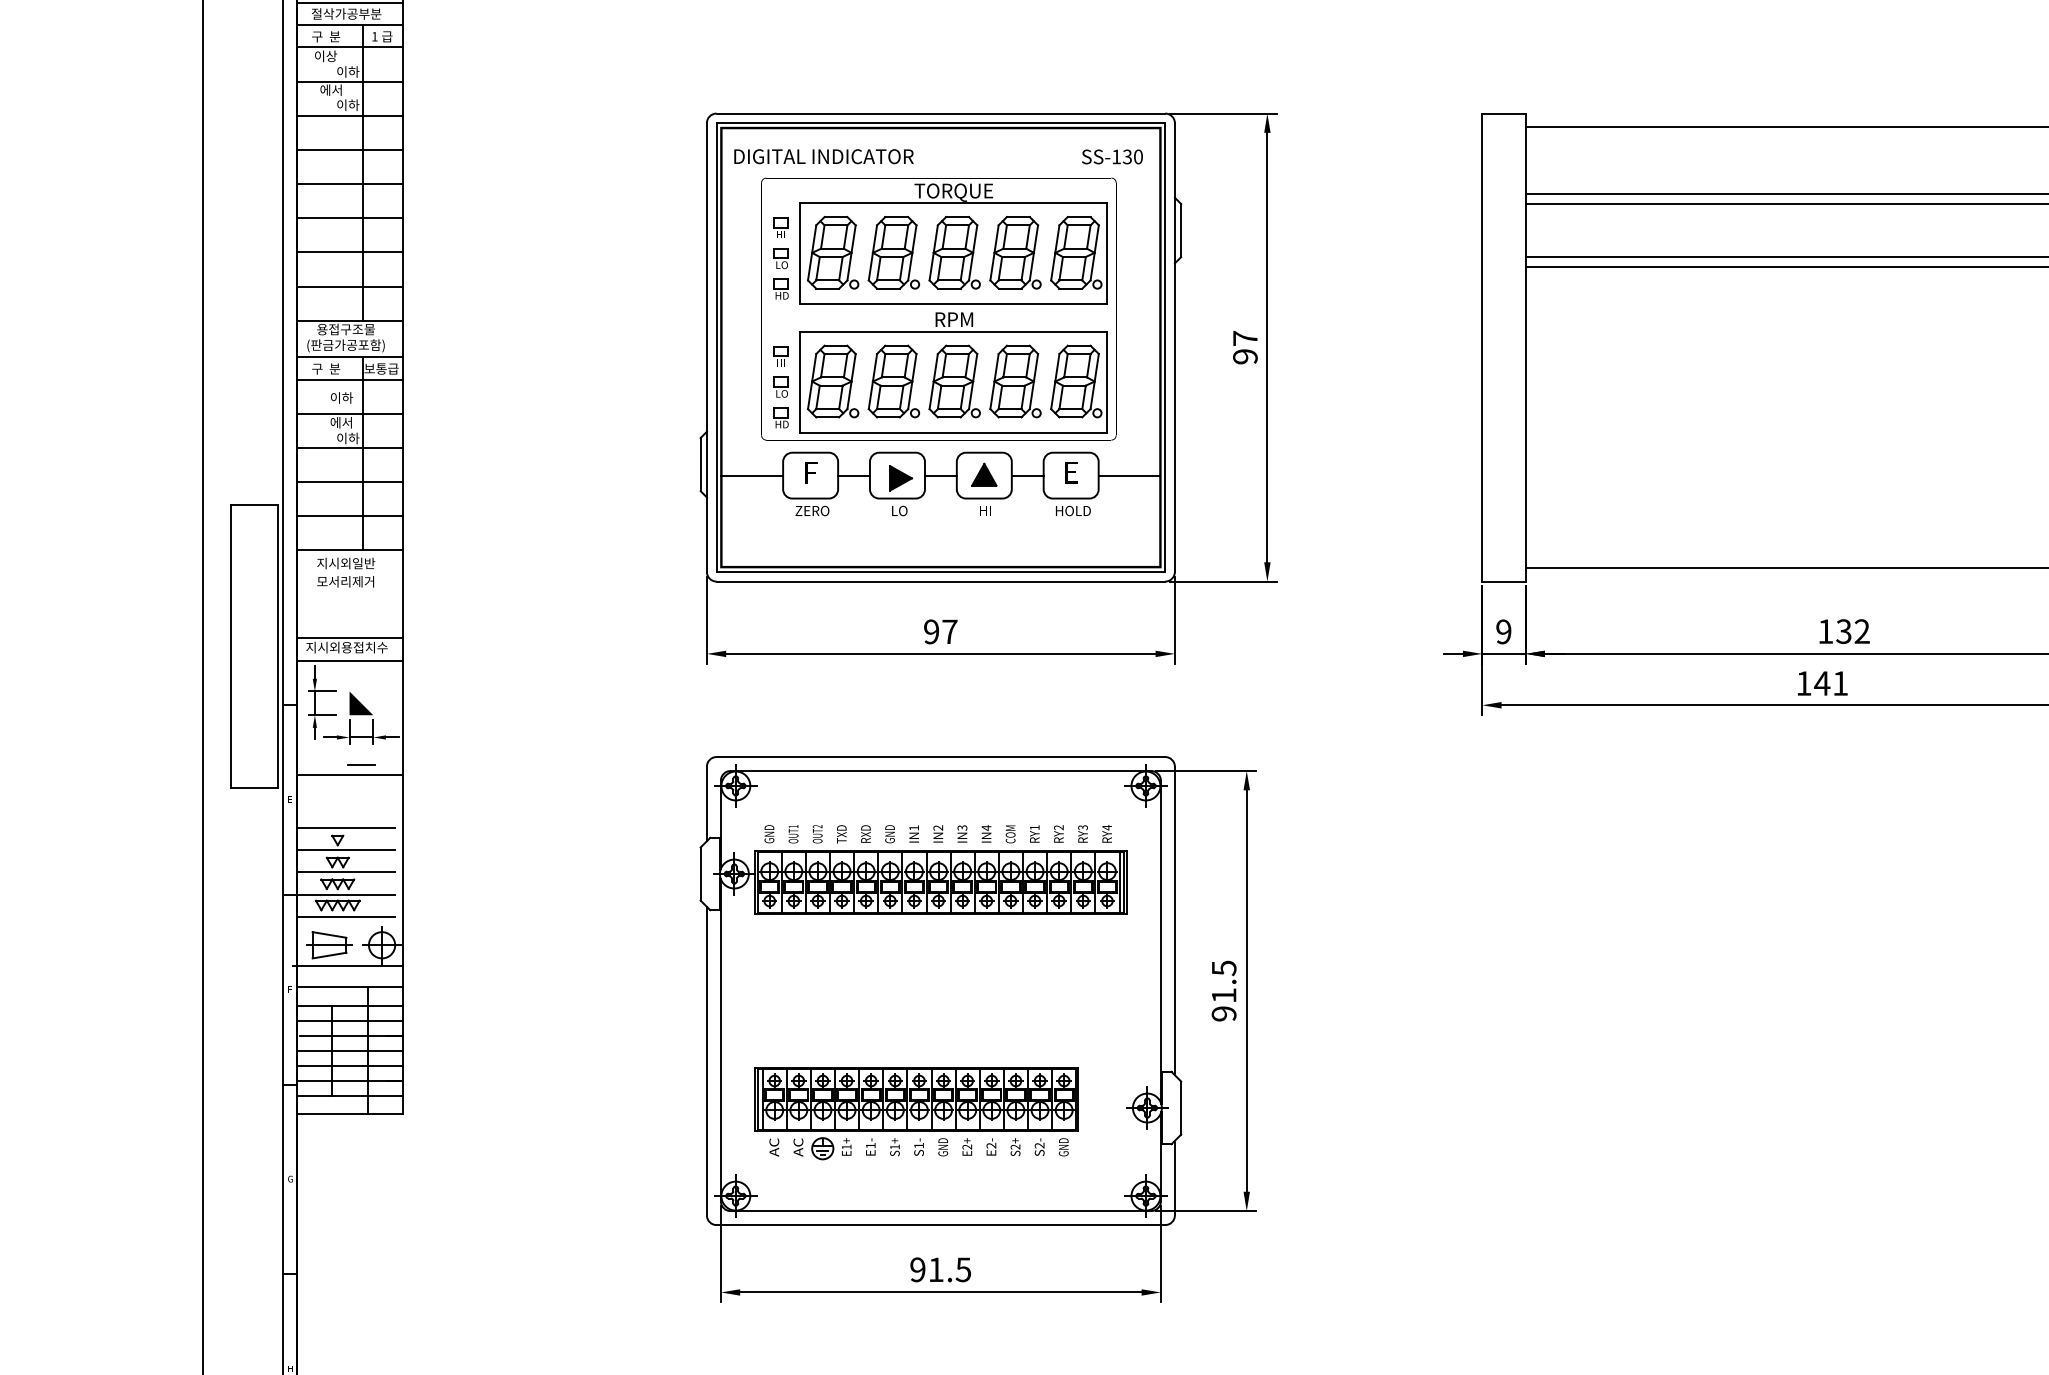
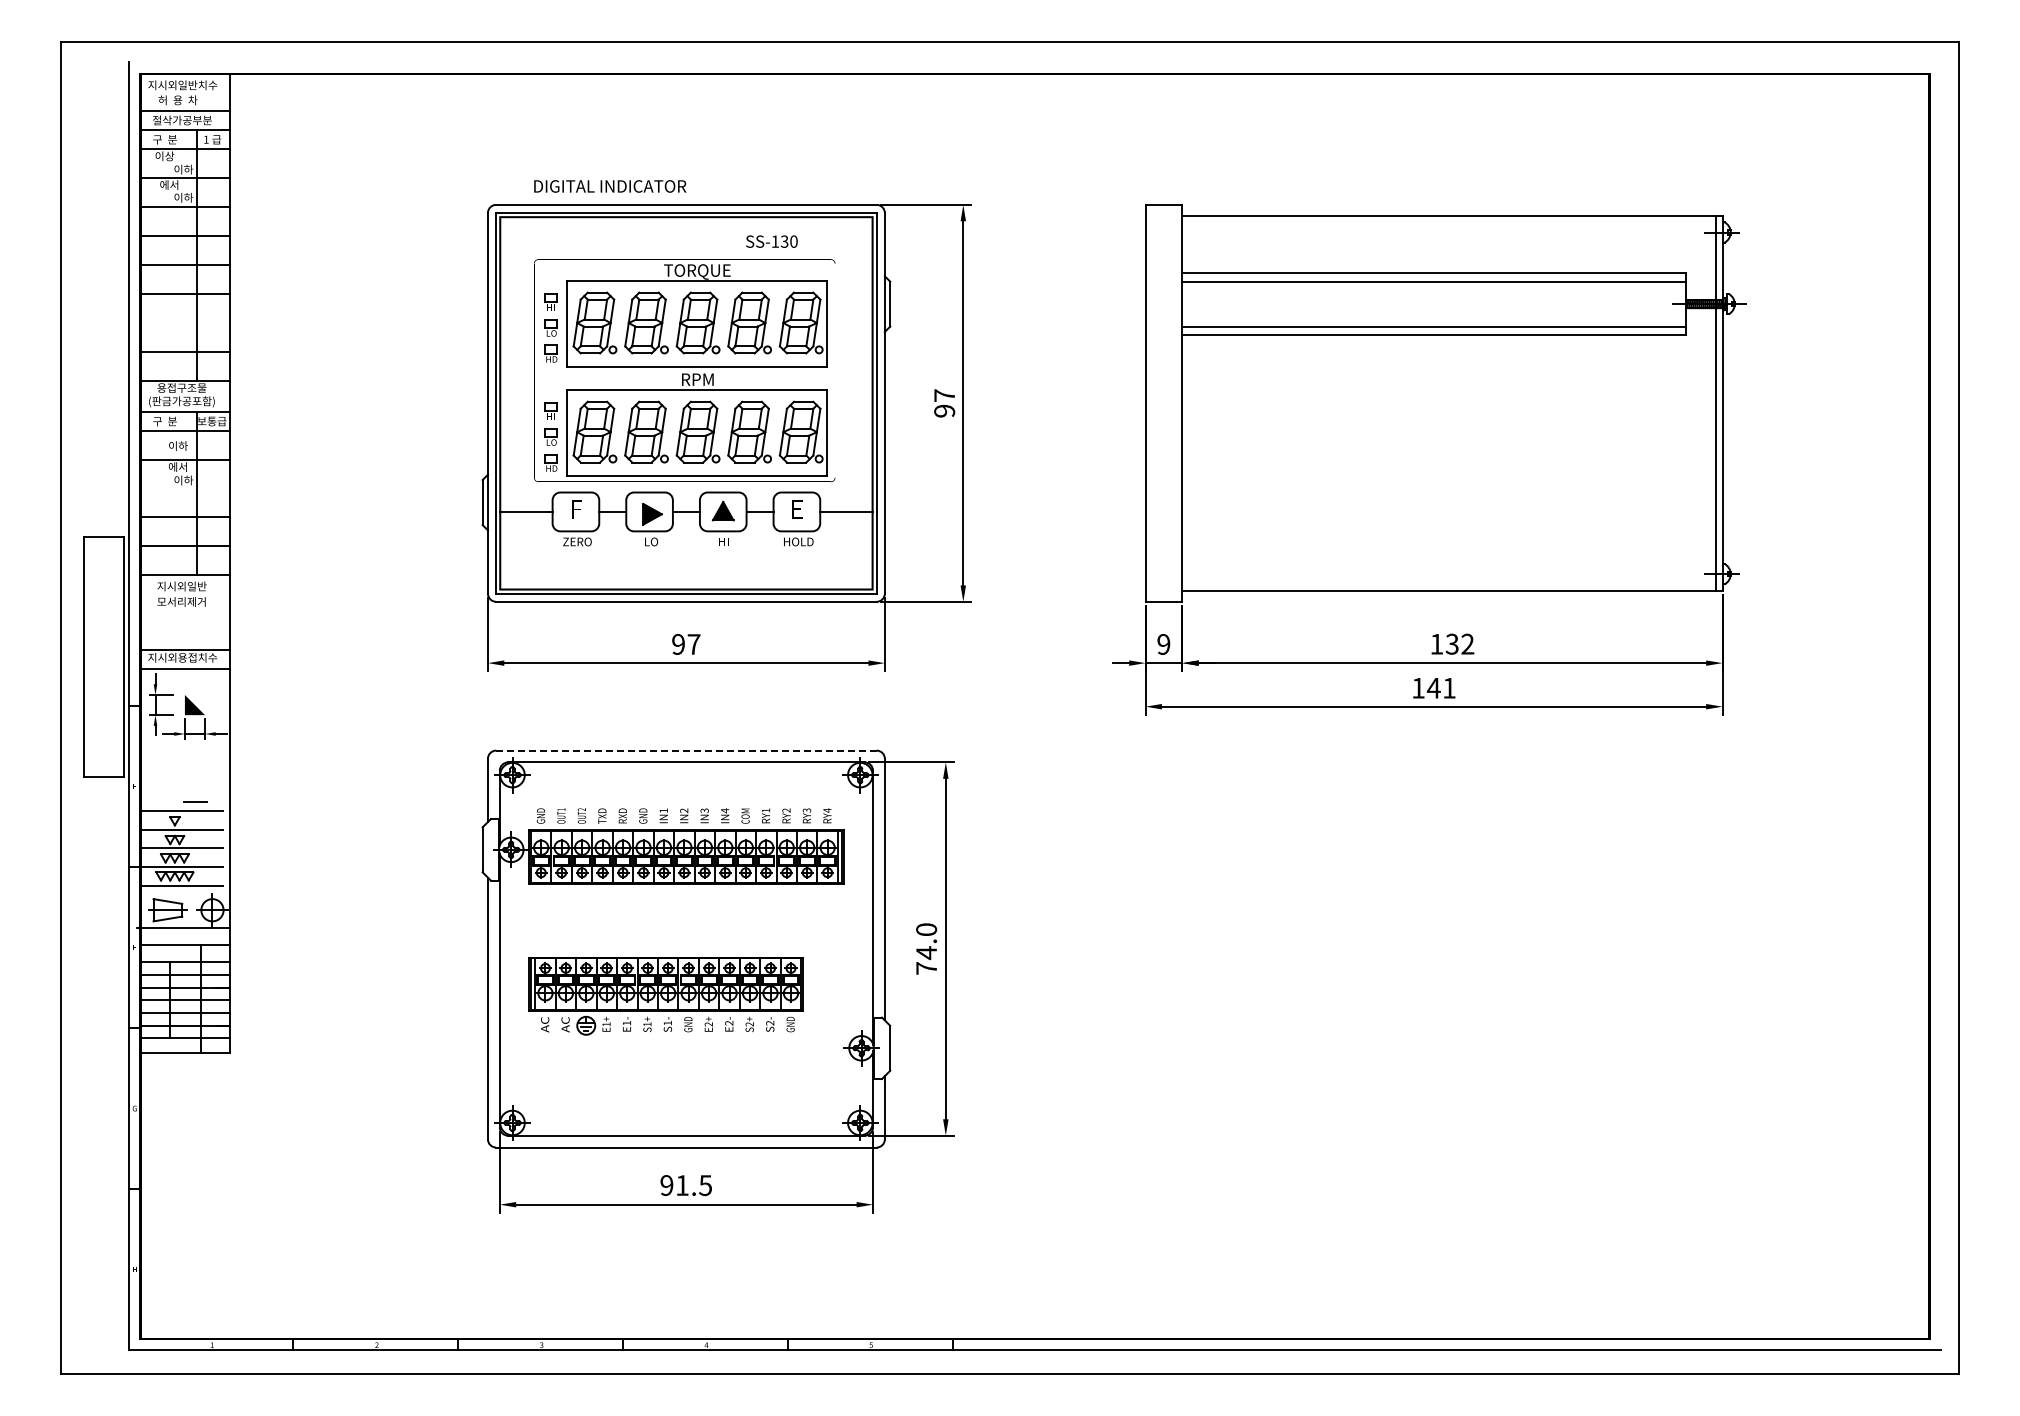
text: (824, 156) -> (610, 186), moved
text: (1111, 156) -> (771, 241), moved
line: (350, 252) -> (185, 322), removed
line: (350, 447) -> (185, 488), removed
line: (940, 756) -> (686, 750), solid -> dashed
line: (362, 763) -> (195, 801), moved
line: (350, 775) -> (185, 766), removed
text: (1223, 990) -> (926, 948), 91.5 -> 74.0
part: (916, 1114) -> (665, 996), moved

